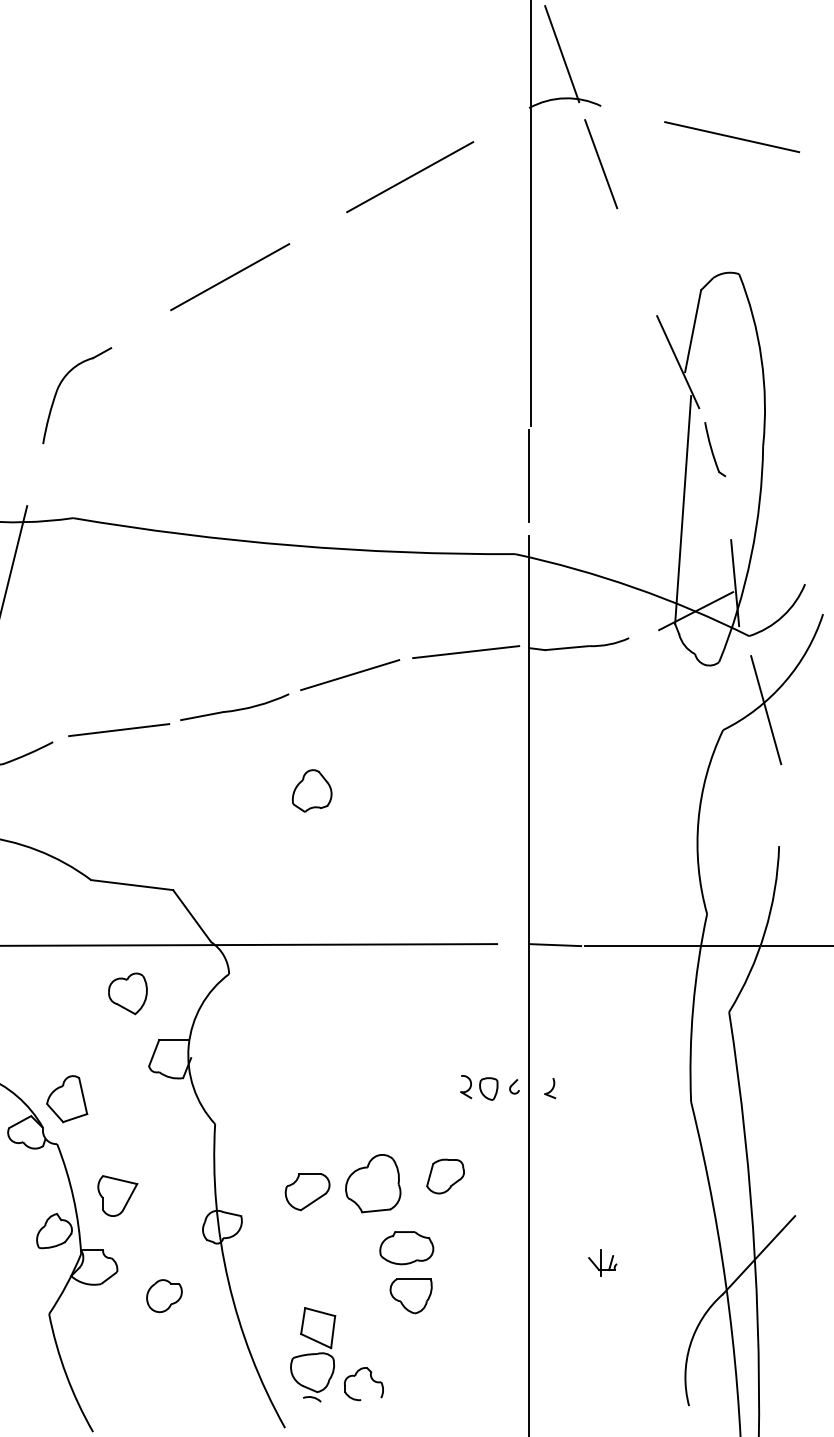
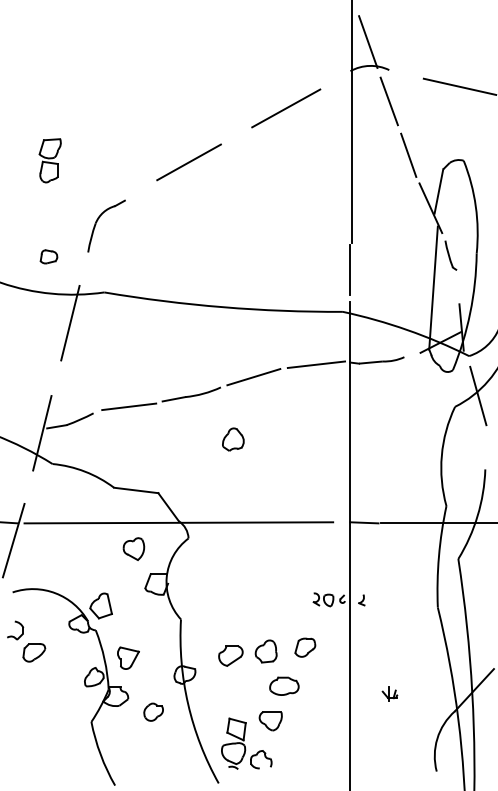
line: (636, 262) -> (408, 154), added
part: (371, 1183) -> (265, 651), size x0.71
part: (410, 1296) -> (270, 721), moved

